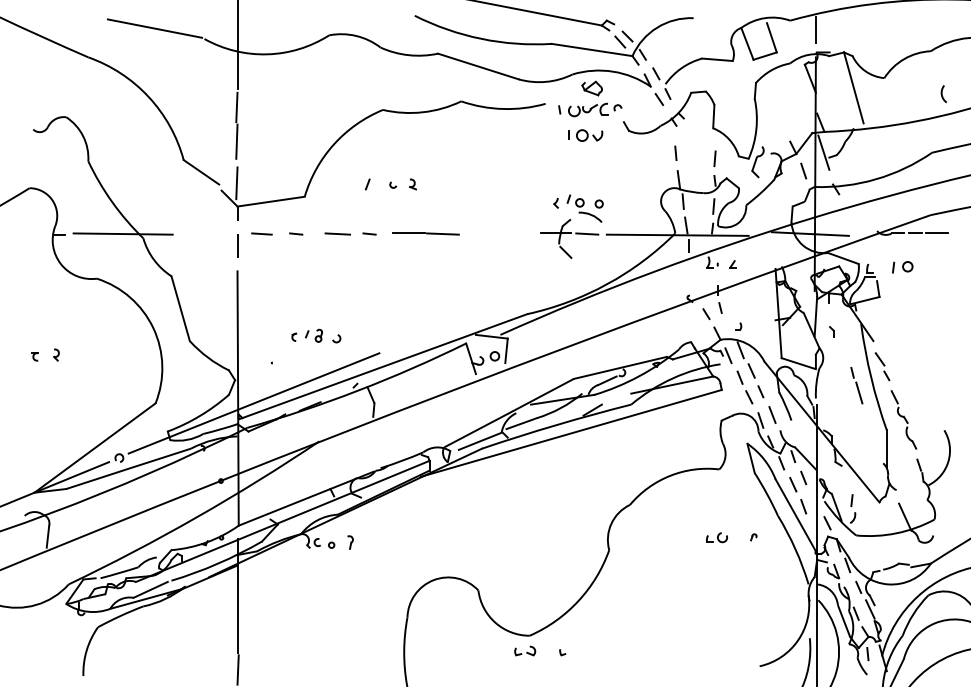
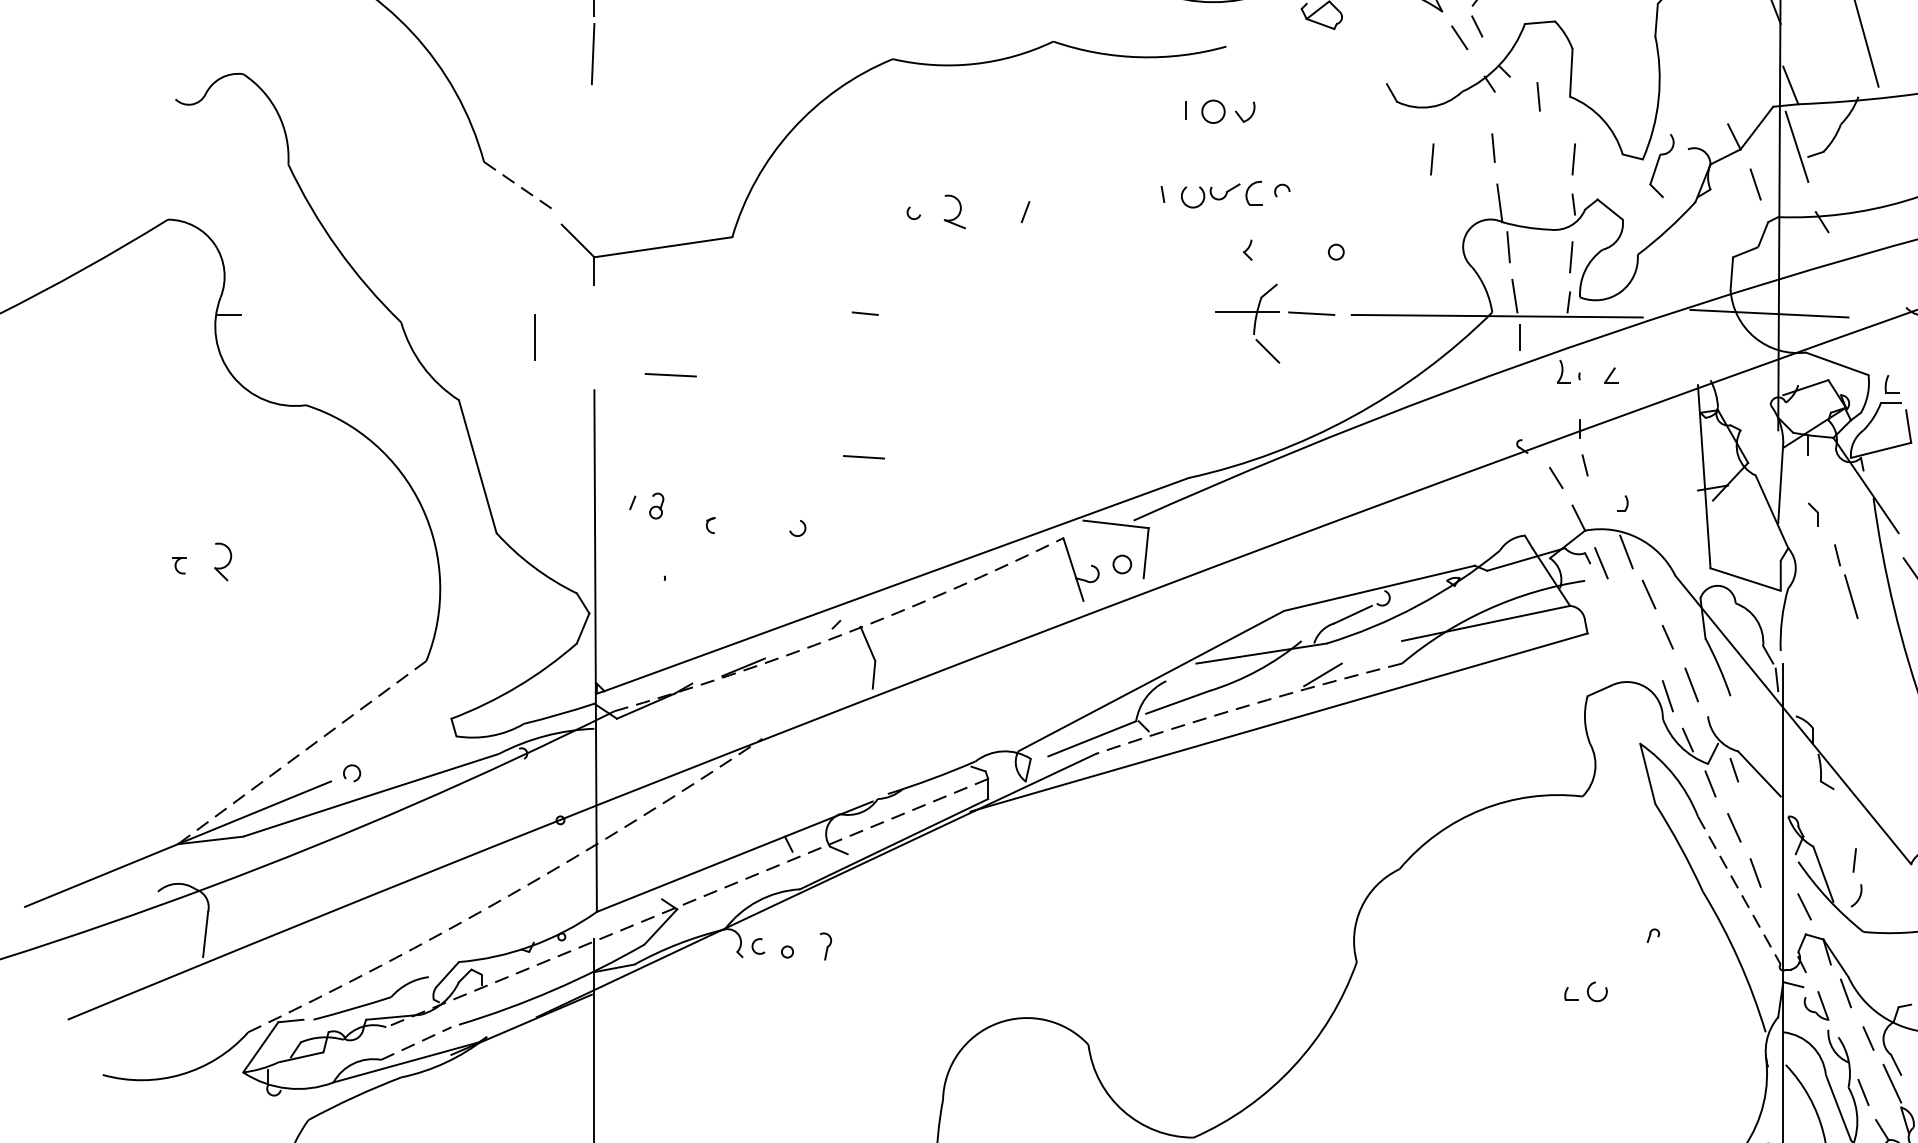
part: (590, 109) -> (1226, 193), moved
line: (697, 127) -> (1537, 95), added
part: (585, 135) -> (1219, 111), moved
line: (236, 141) -> (592, 123), removed
line: (645, 158) -> (1431, 158), added
line: (201, 172) -> (520, 187), solid -> dashed
line: (236, 183) -> (592, 210), removed
line: (367, 184) -> (1025, 212), moved
part: (412, 184) -> (953, 212), size x1.6
part: (584, 208) -> (1306, 261), removed
line: (122, 233) -> (358, 312), removed
line: (261, 233) -> (863, 456), moved
line: (296, 233) -> (715, 312), removed
line: (337, 233) -> (670, 374), moved
line: (425, 233) -> (979, 312), removed
line: (237, 245) -> (534, 337), moved
part: (313, 335) -> (645, 505), moved
part: (56, 354) -> (223, 560), size x1.6
part: (856, 385) -> (1845, 581), moved
part: (744, 387) -> (1634, 628), removed
arc: (358, 390) -> (842, 634), solid -> dashed
line: (253, 403) -> (627, 661), removed
arc: (556, 425) -> (1248, 706), solid -> dashed
line: (94, 448) -> (301, 753), solid -> dashed
line: (803, 477) -> (1755, 813), removed
line: (795, 515) -> (1738, 890), solid -> dashed
arc: (196, 517) -> (510, 895), solid -> dashed
line: (282, 521) -> (686, 903), solid -> dashed
part: (717, 537) -> (1587, 991), moved
line: (150, 589) -> (415, 1042), solid -> dashed

